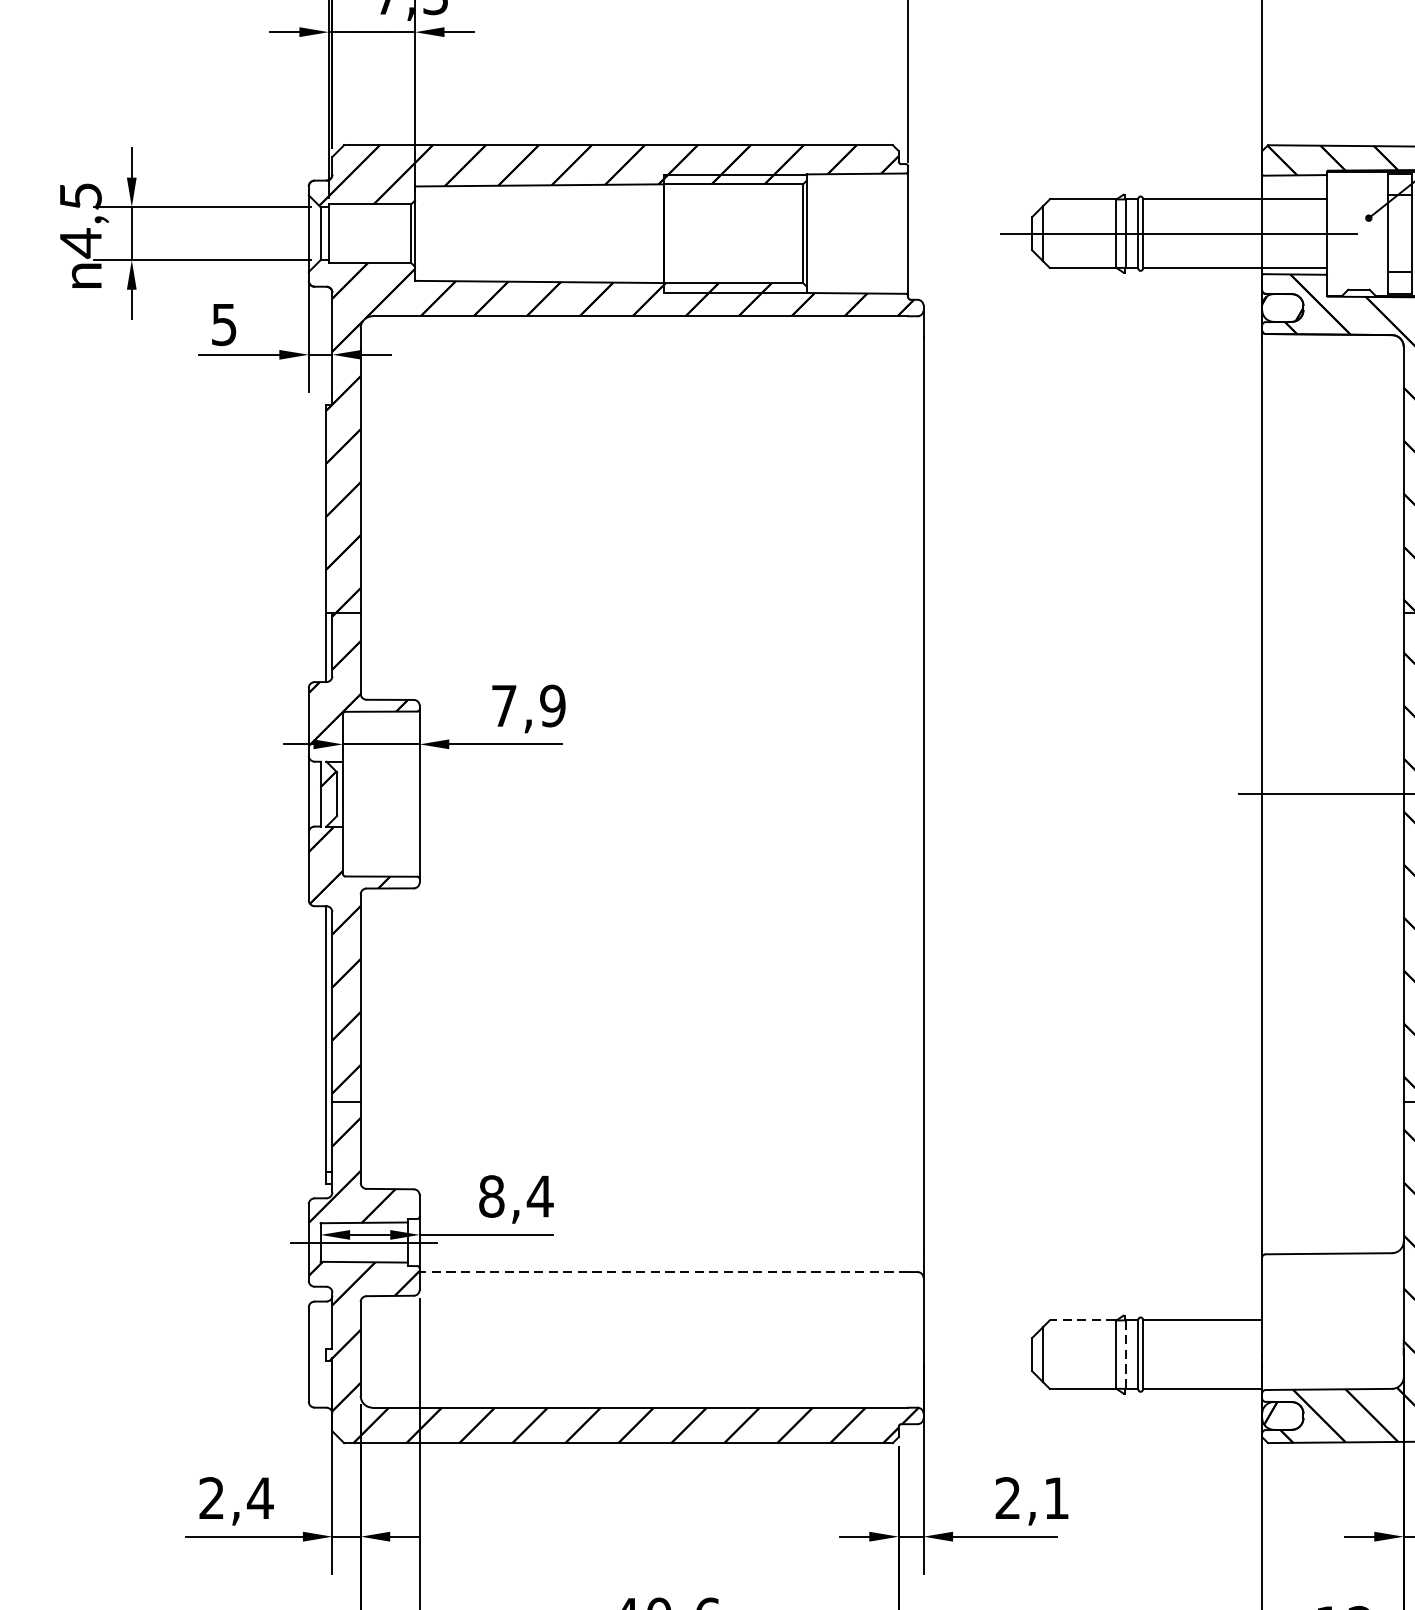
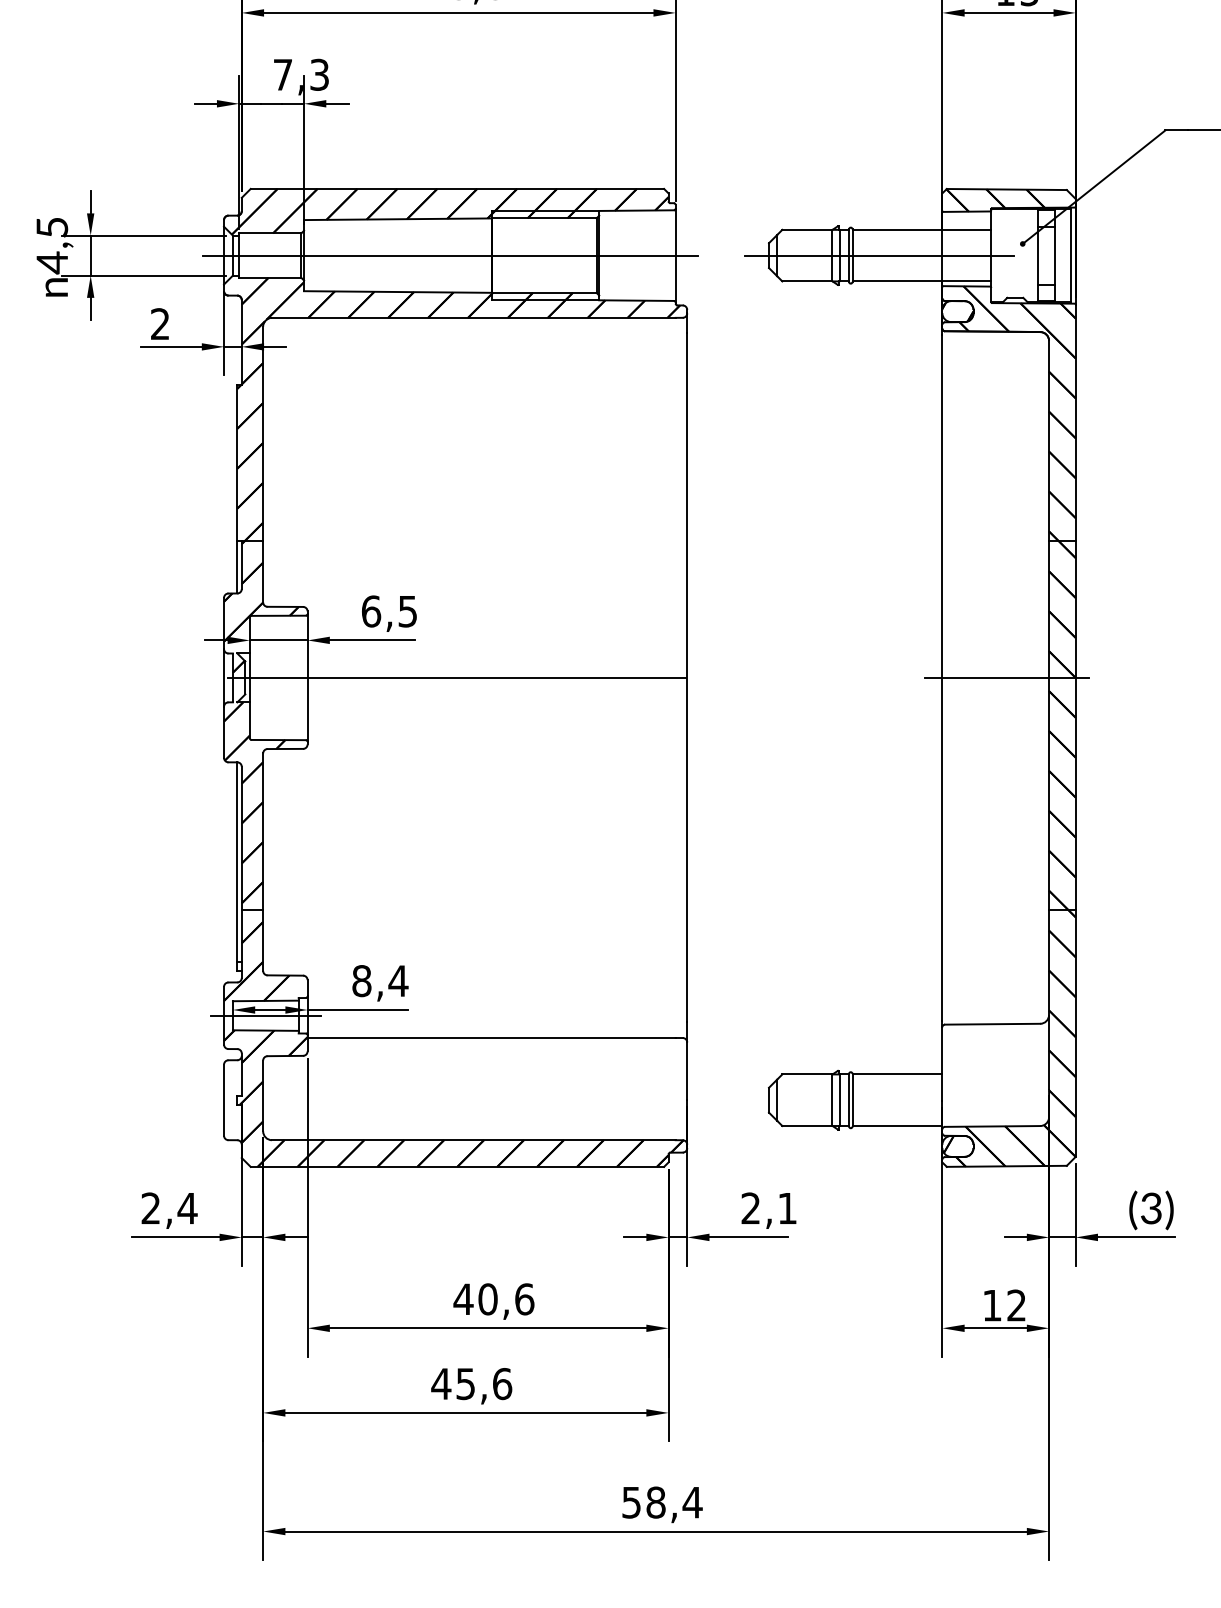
line: (608, 233) -> (449, 255), added
text: (224, 325) -> (160, 324), 5 -> 2
text: (528, 705) -> (389, 611), 7,9 -> 6,5
line: (618, 793) -> (457, 677), added
line: (663, 1271) -> (491, 1037), dashed -> solid
line: (1083, 1320) -> (807, 1074), dashed -> solid
line: (1126, 1354) -> (840, 1100), dashed -> solid

